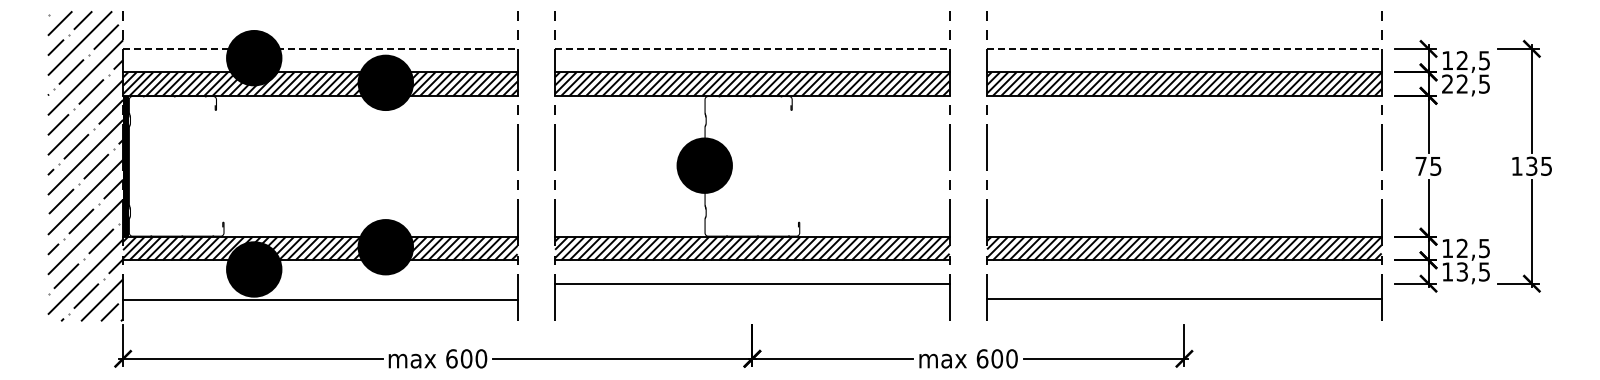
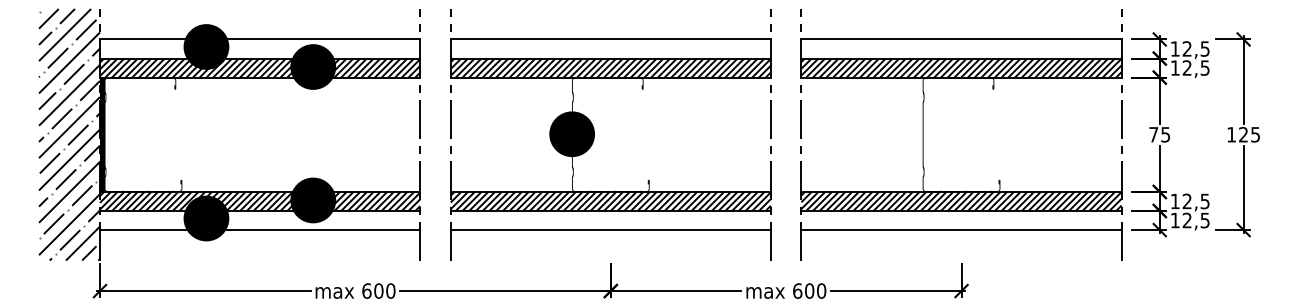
line: (320, 48) -> (260, 39), dashed -> solid
line: (752, 48) -> (610, 39), dashed -> solid
line: (1184, 48) -> (961, 39), dashed -> solid
text: (1447, 83) -> (1175, 67), 22,5 -> 12,5
fill: (1184, 165) -> (961, 134), added
text: (1531, 166) -> (1243, 134), 135 -> 125
text: (1462, 271) -> (1187, 220), 13,5 -> 12,5
line: (1184, 298) -> (961, 229), moved
line: (320, 299) -> (260, 229), moved

